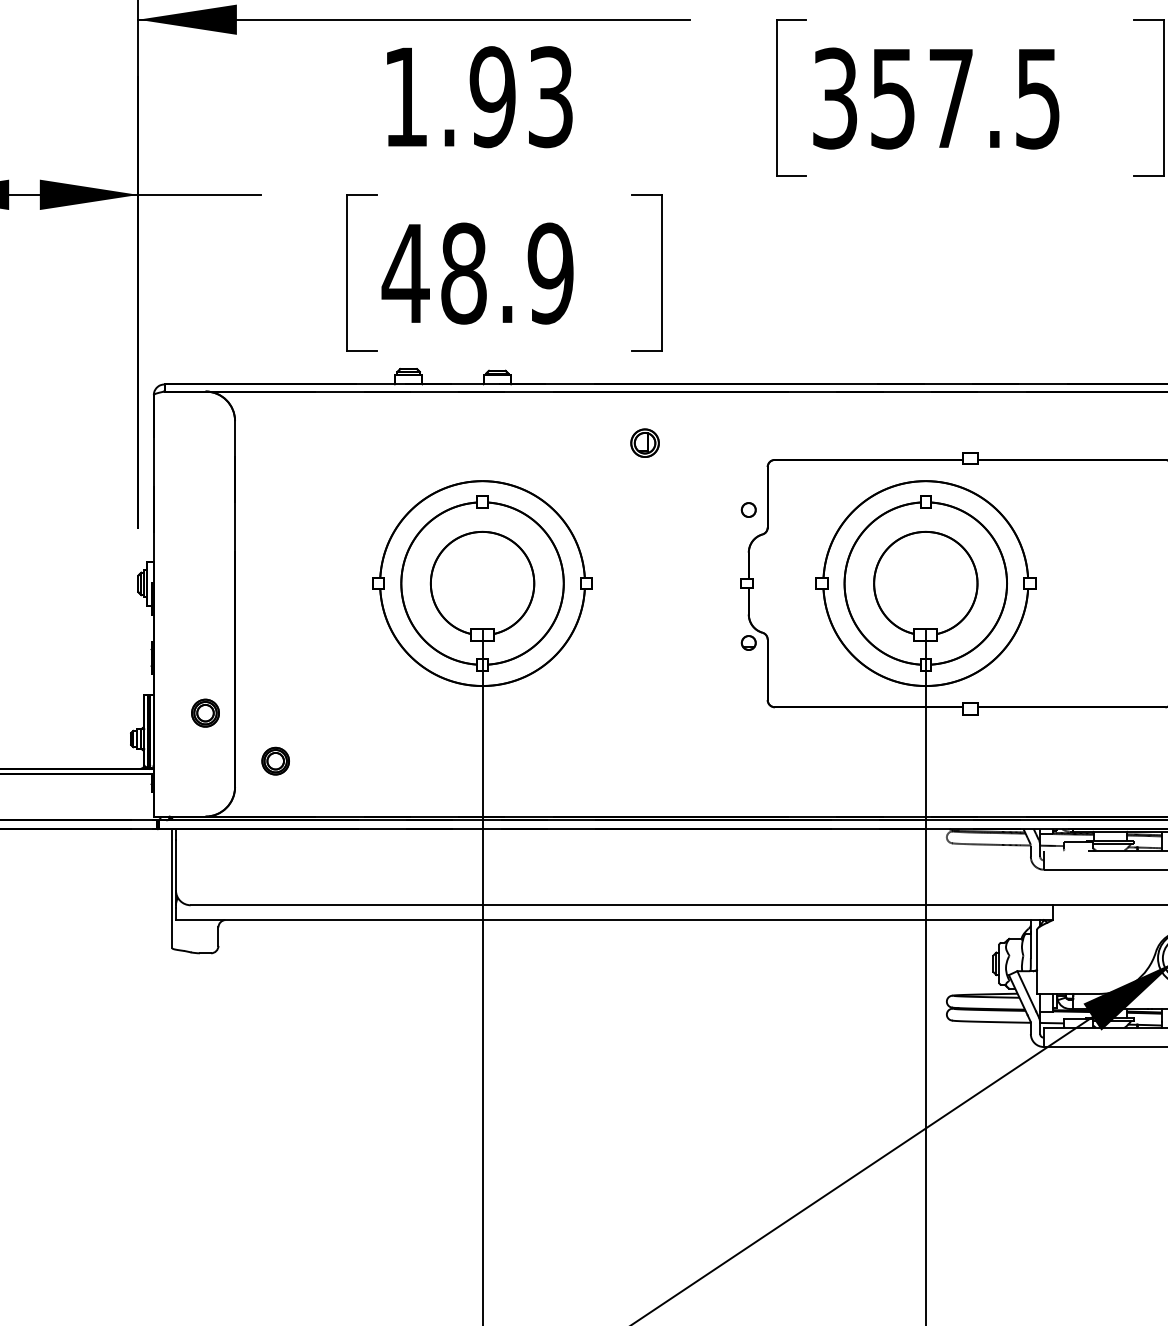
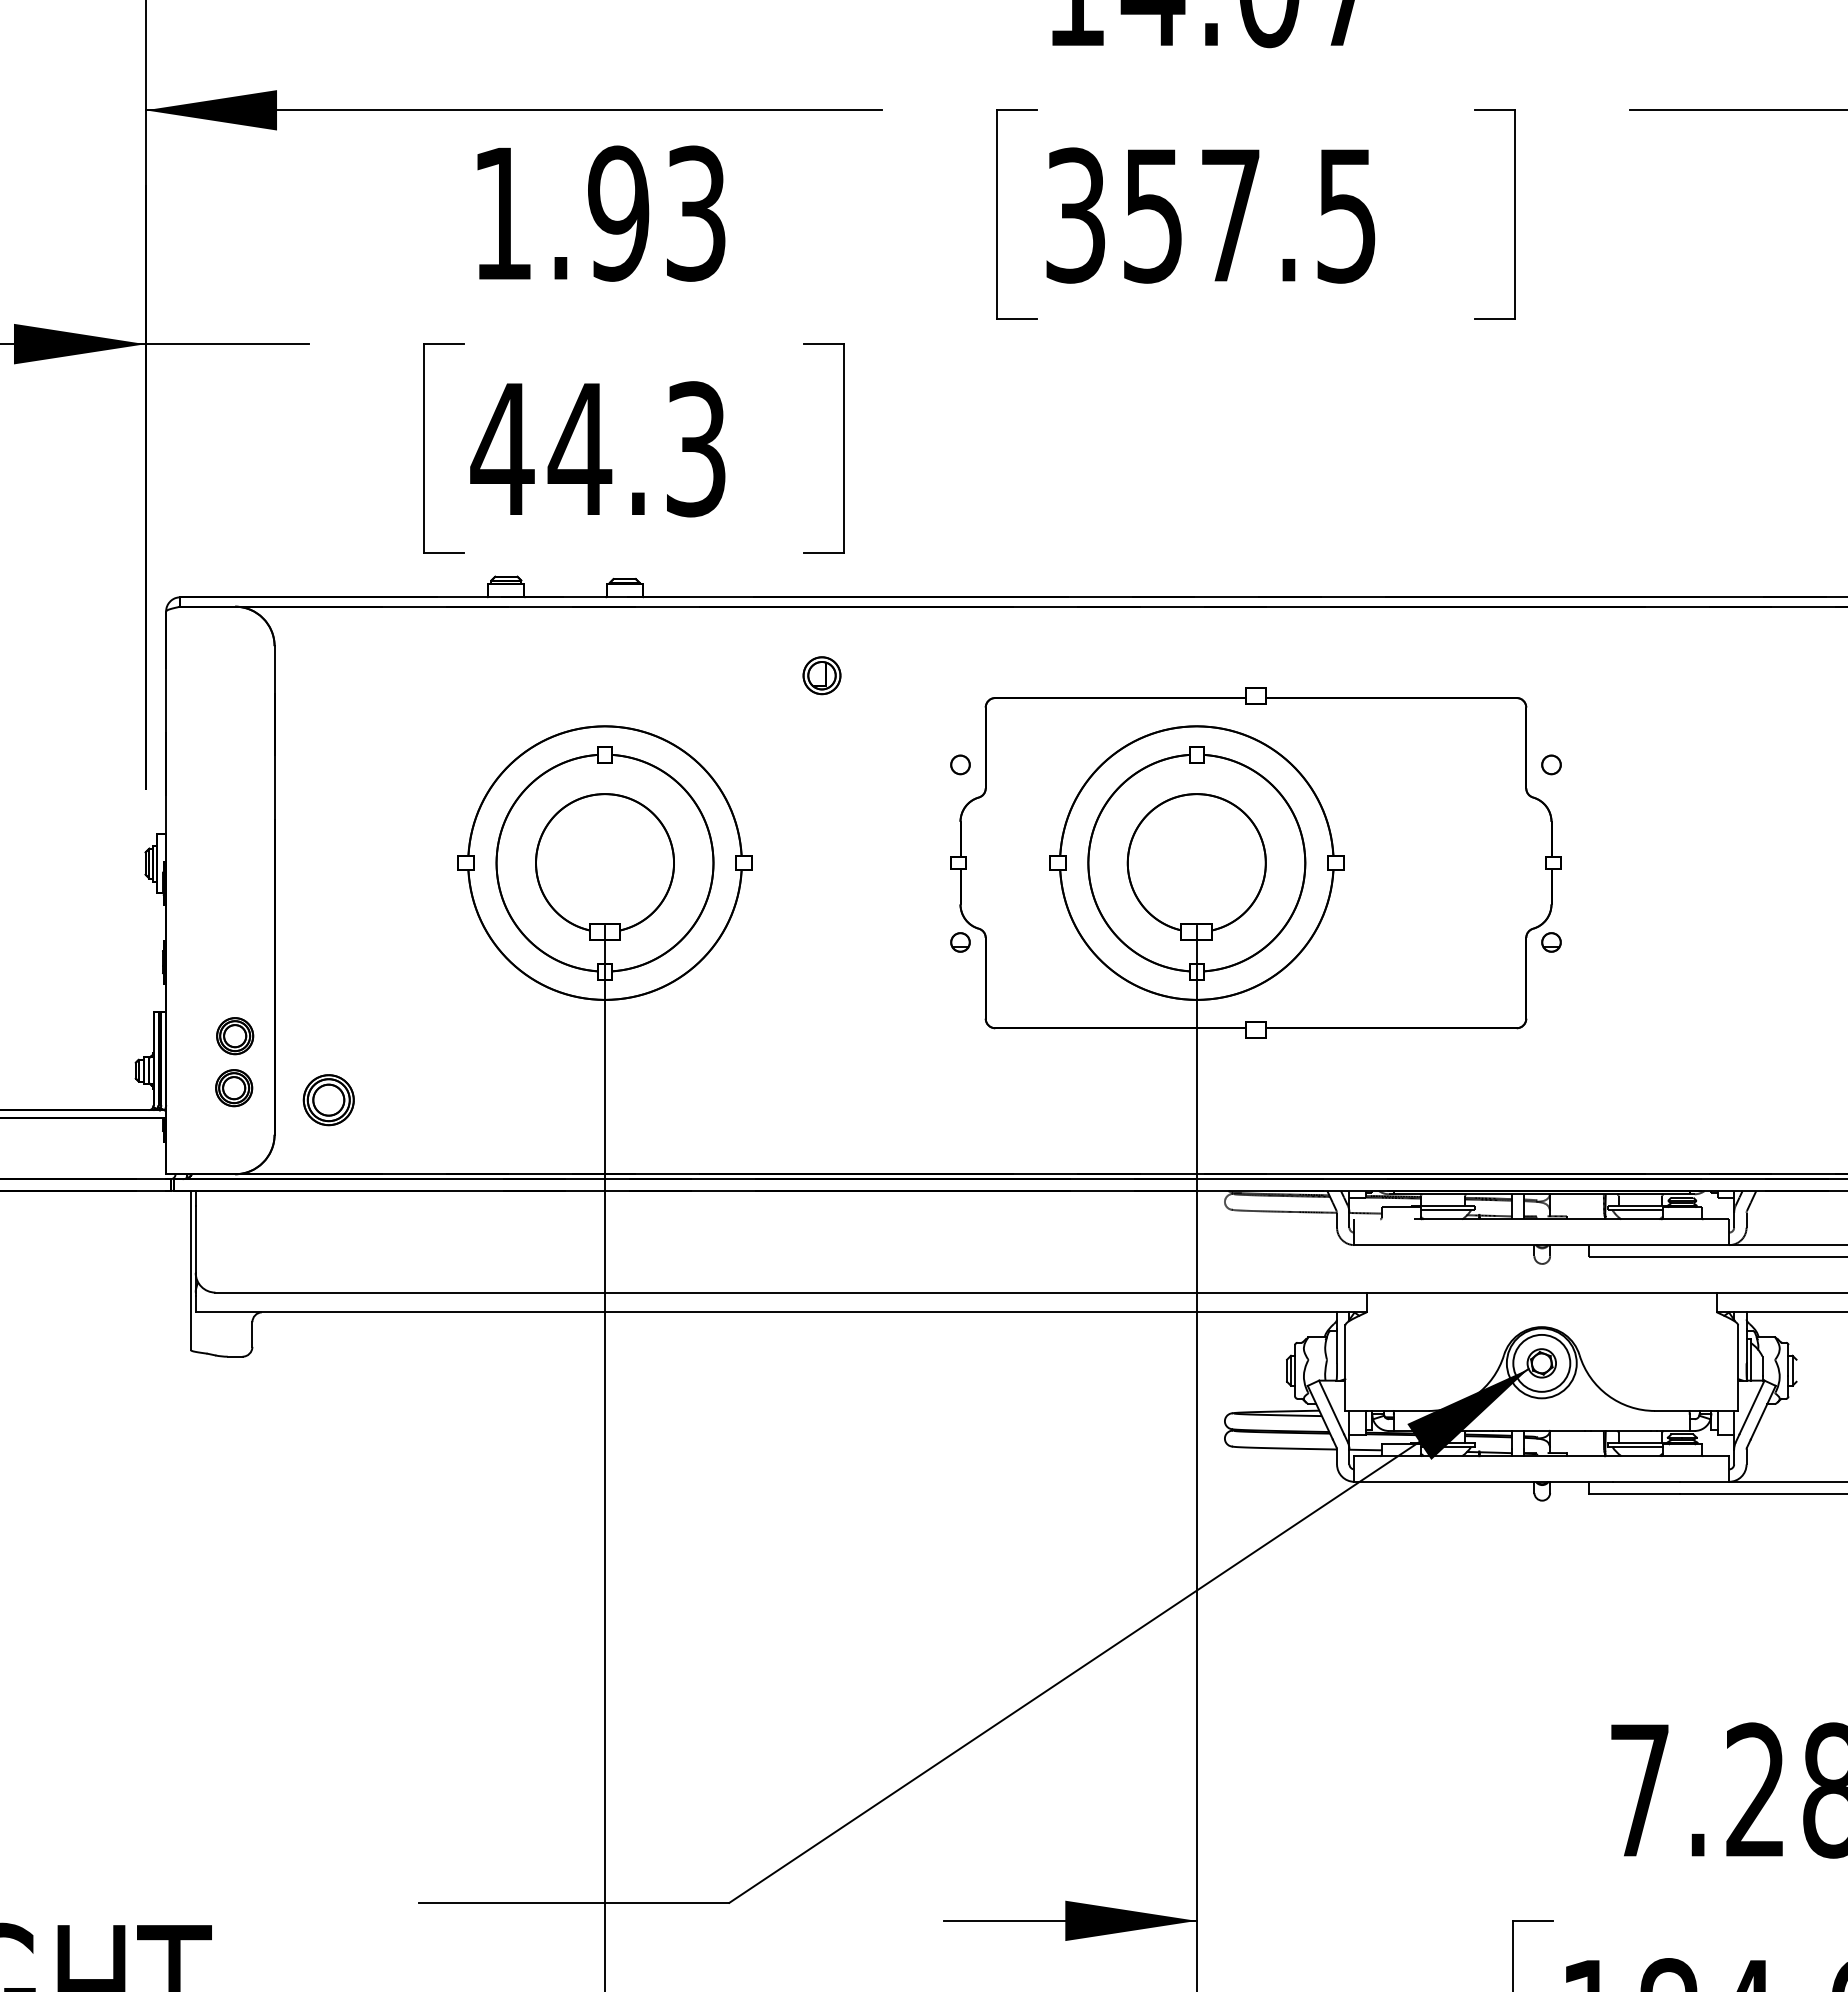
text: (506, 273) -> (636, 449), 48.9 -> 44.3
part: (205, 752) -> (234, 1088), added
part: (275, 761) -> (328, 1100), size x1.4

